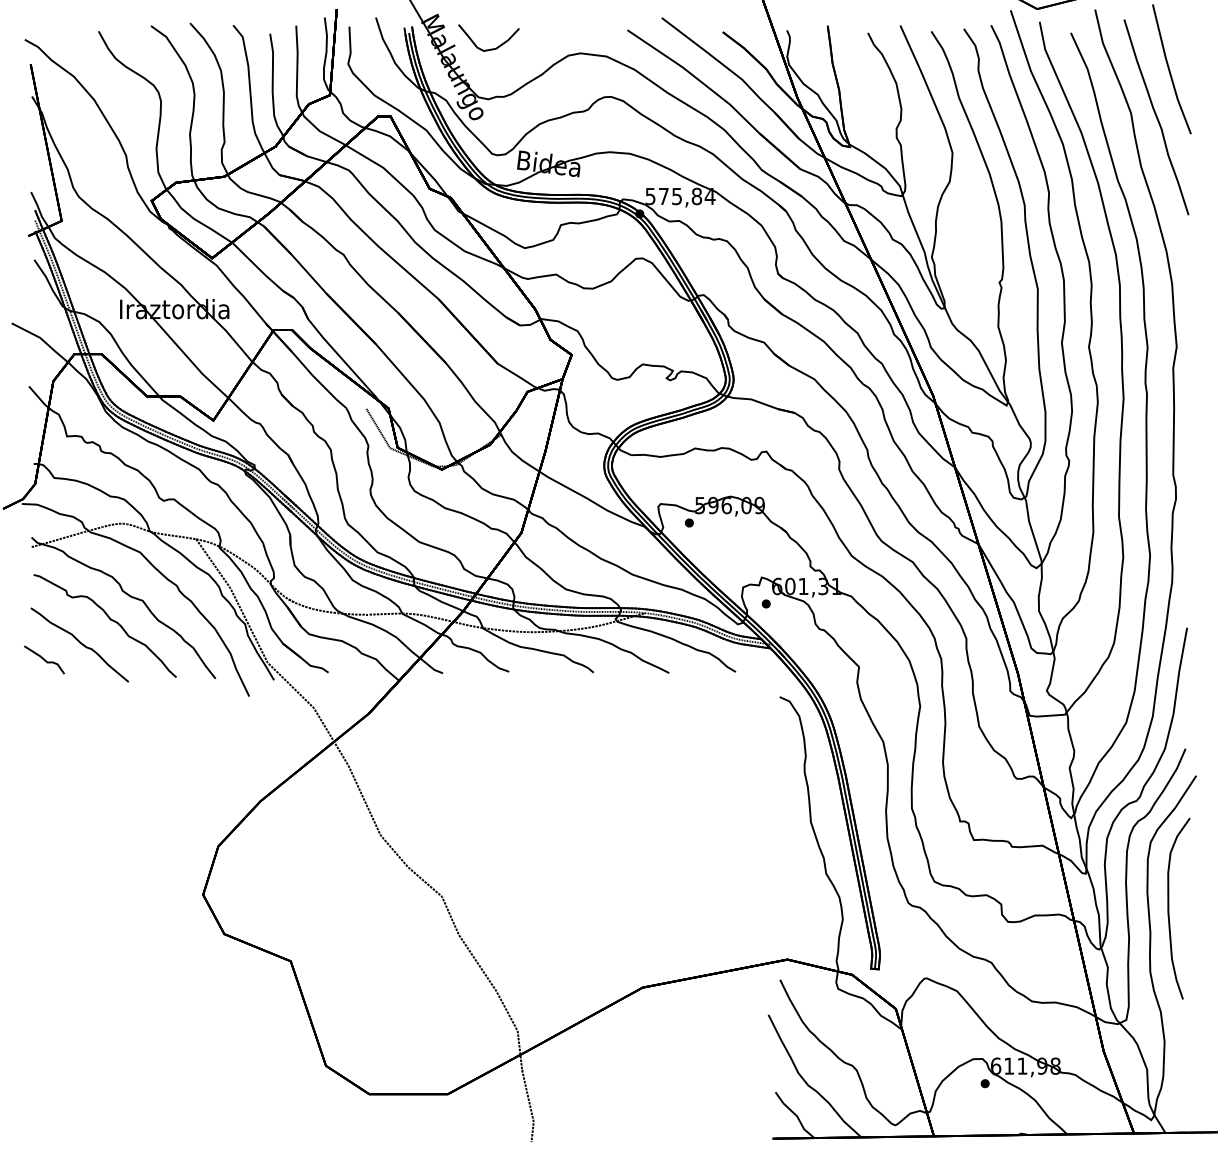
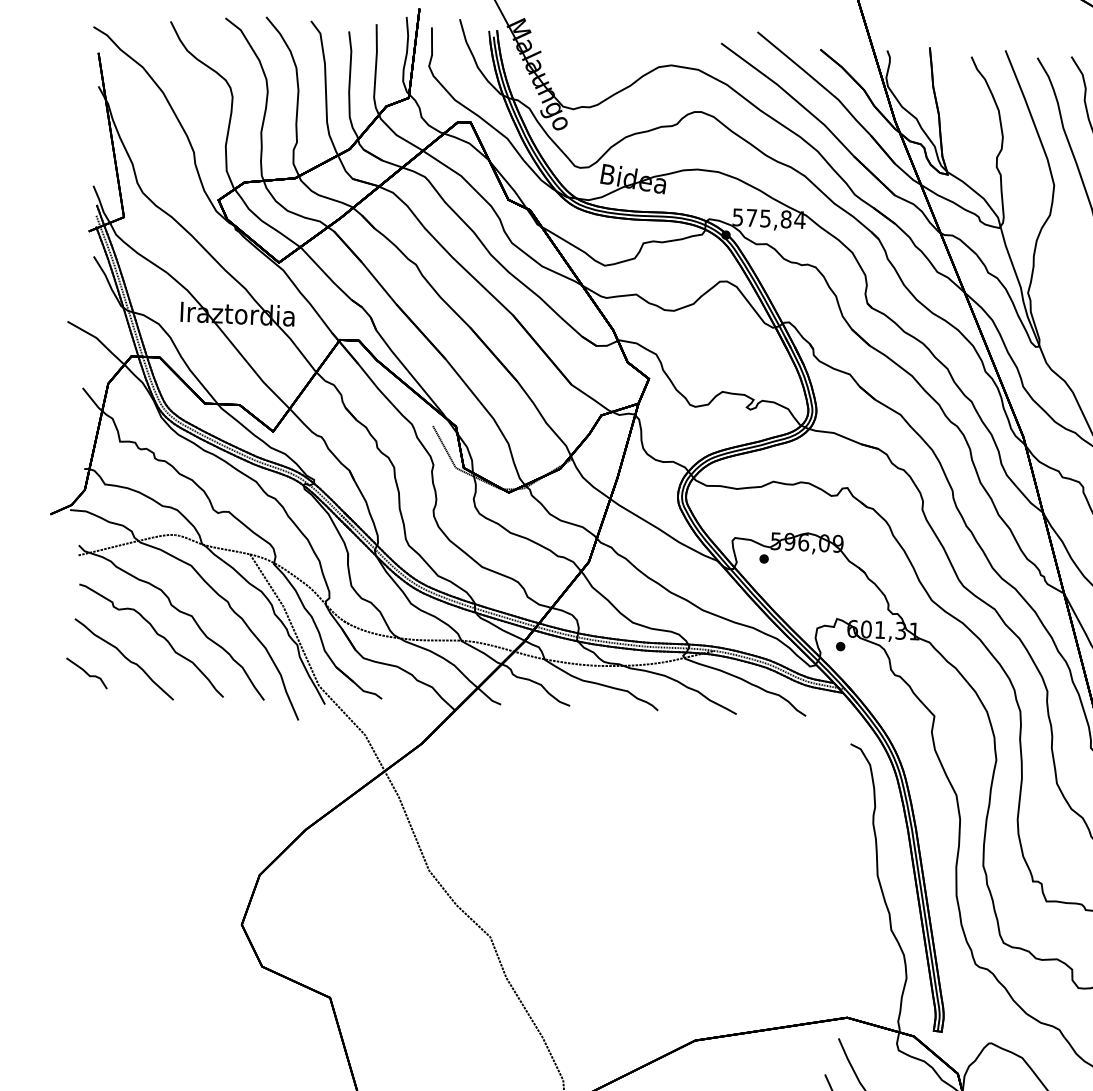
curve: (490, 48) -> (577, 56), removed

